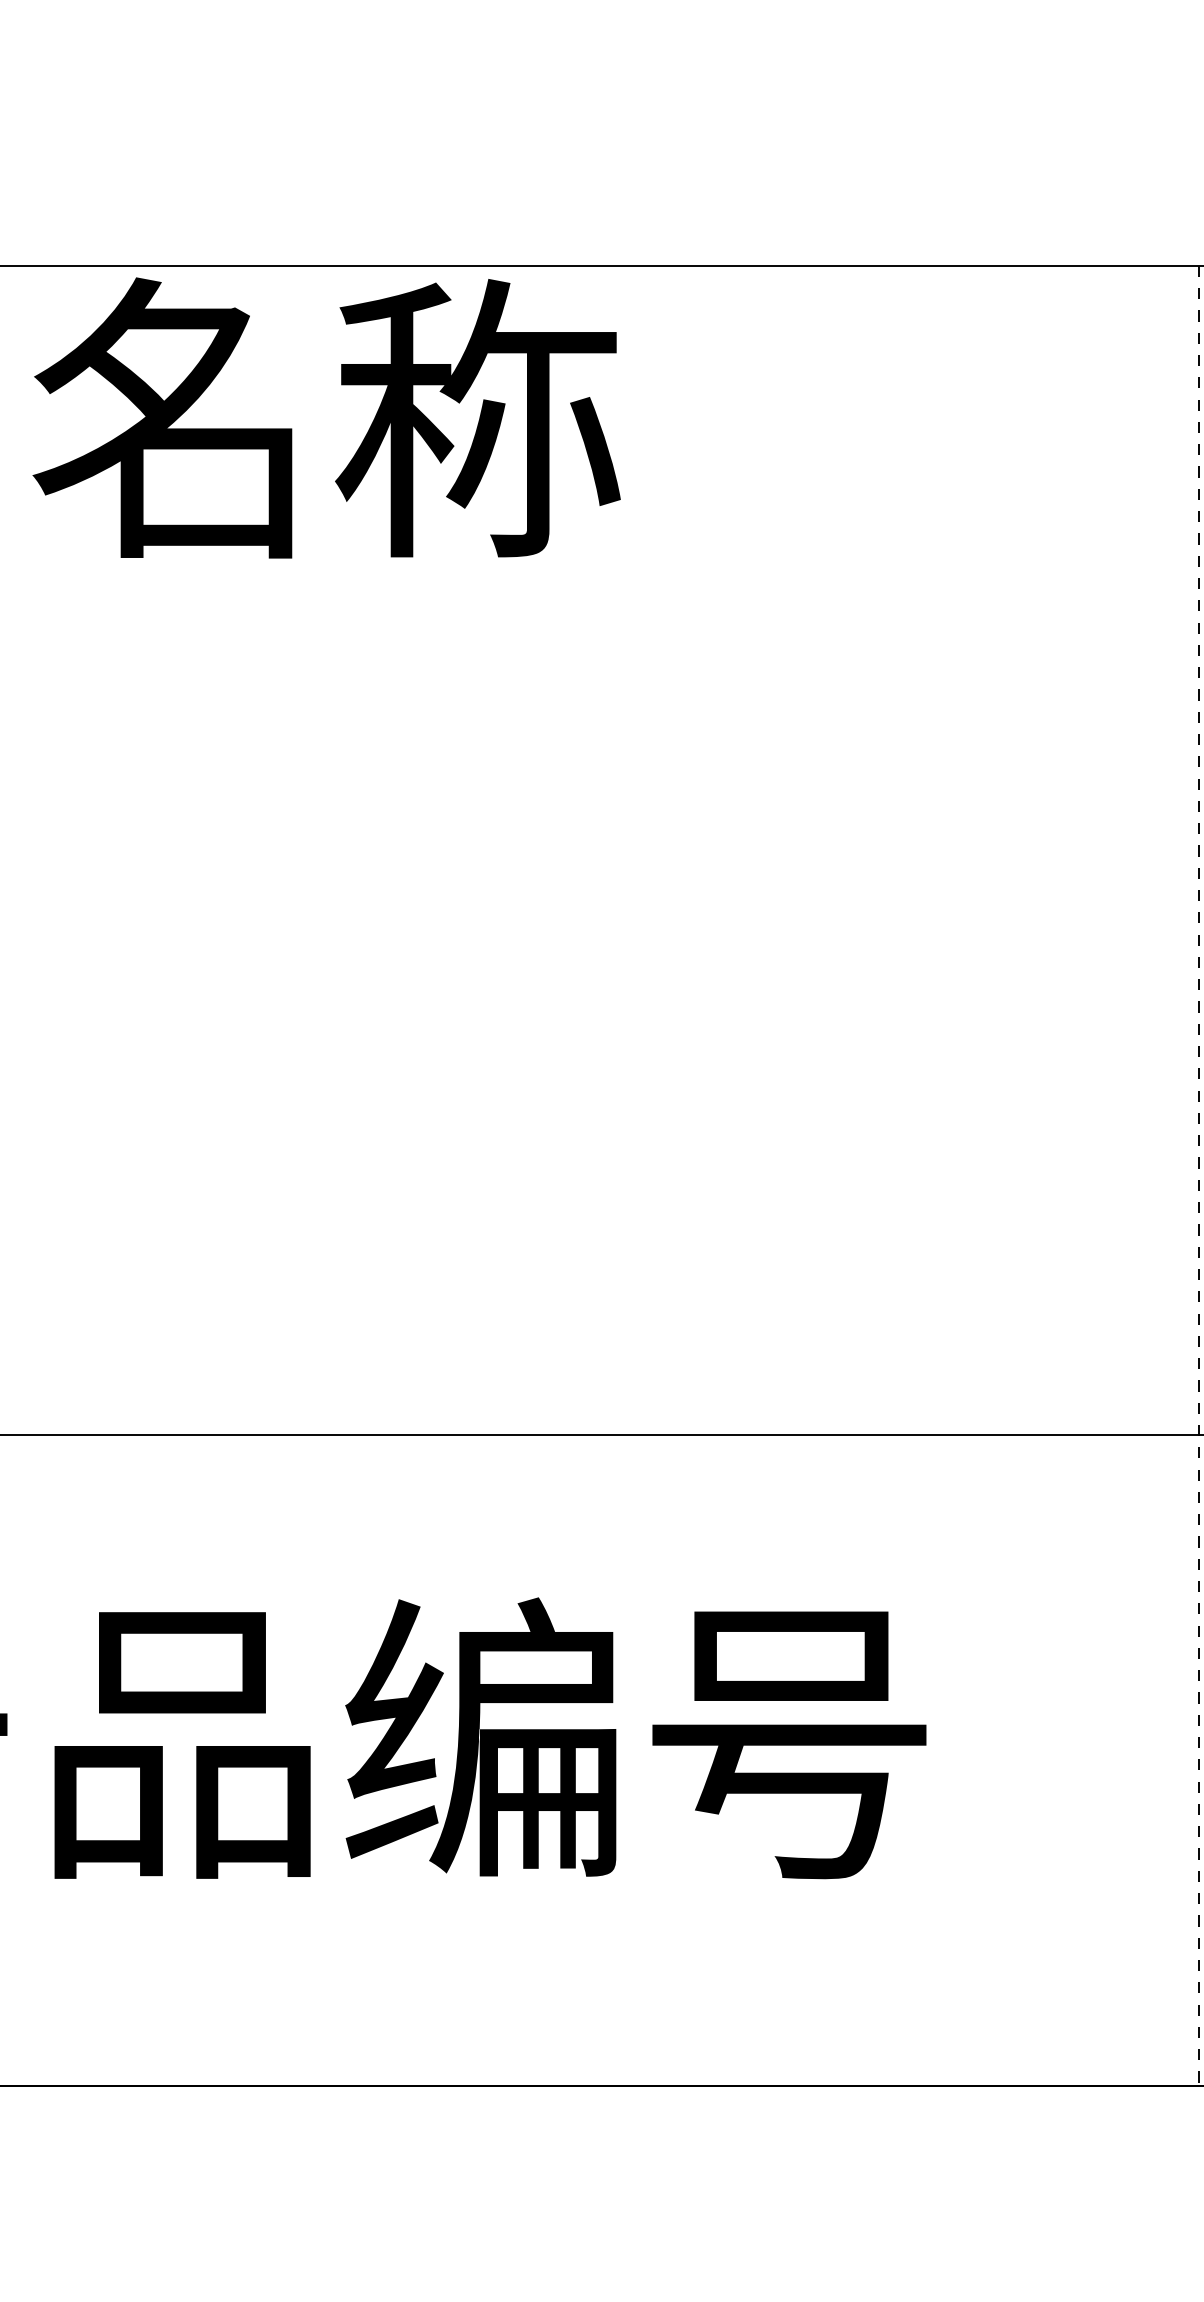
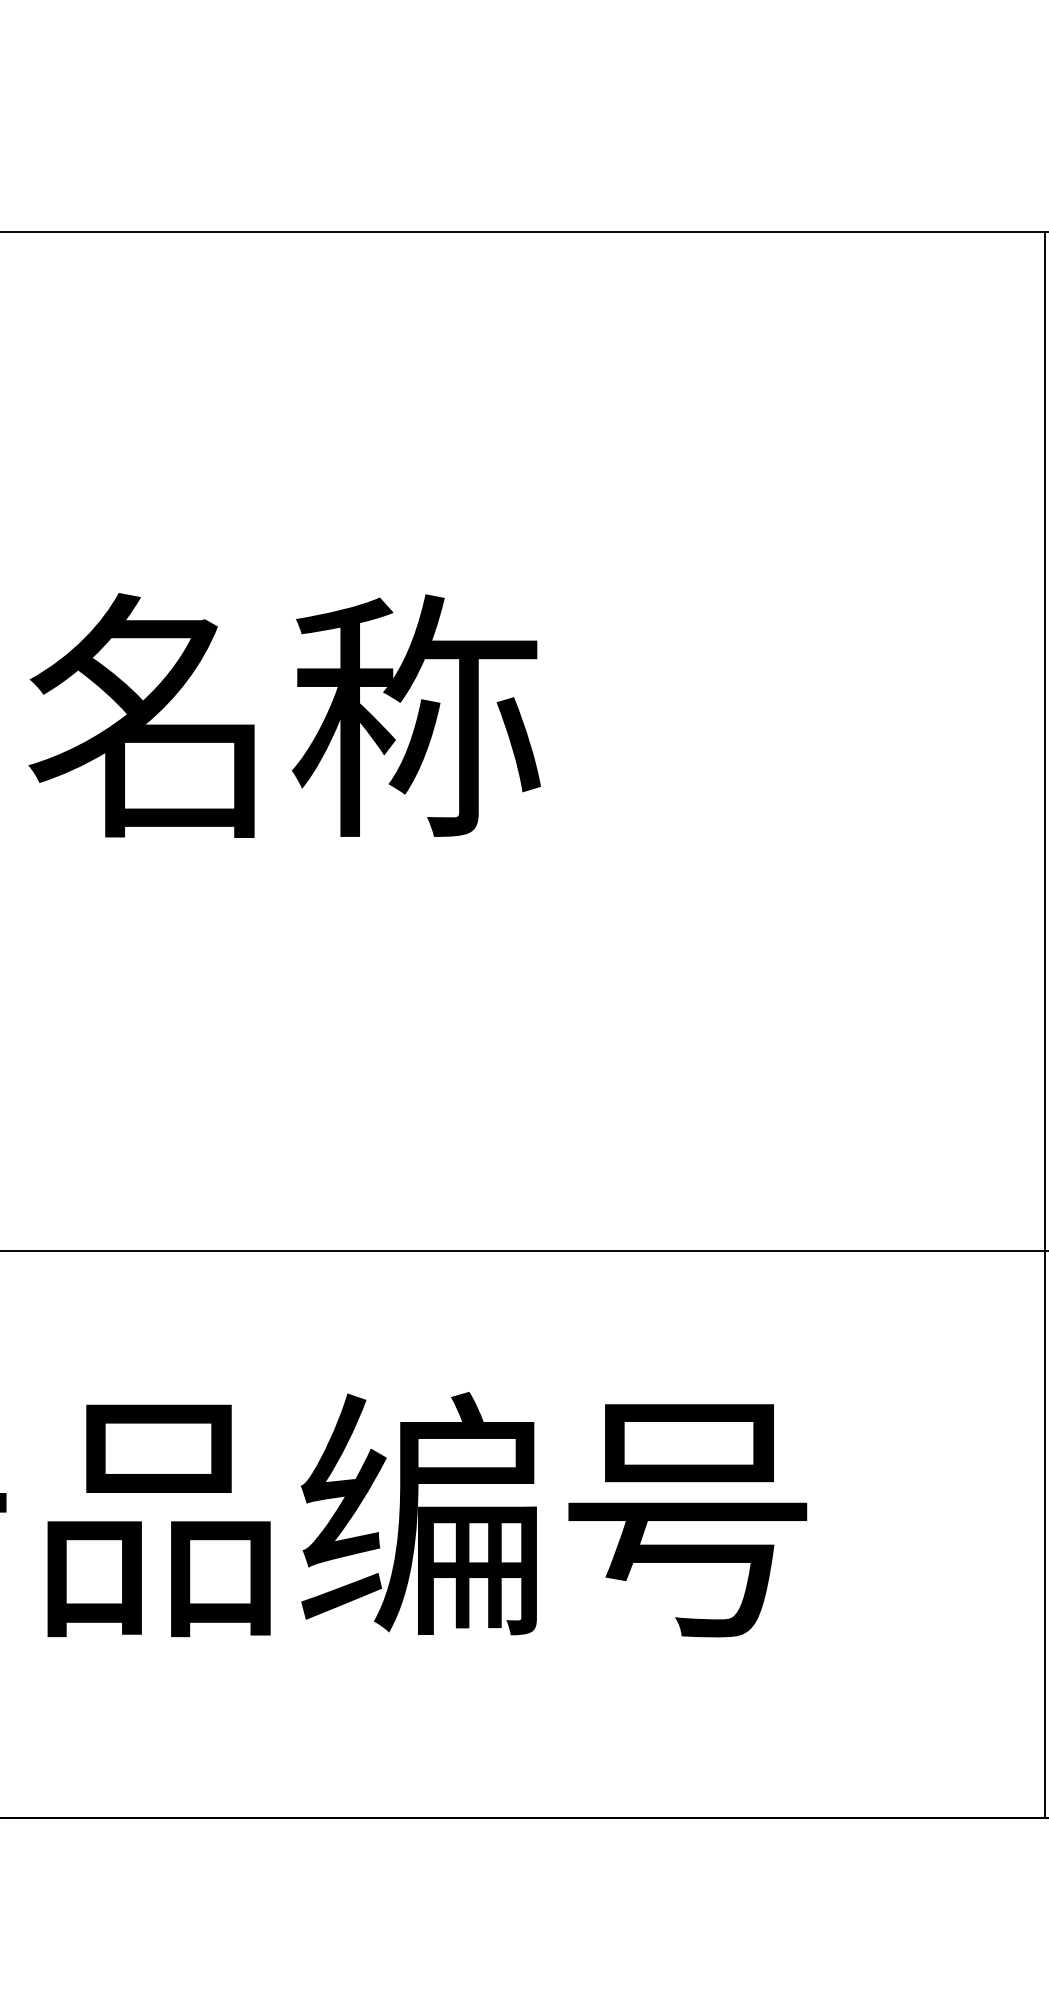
text: (326, 417) -> (284, 715), moved
line: (1198, 1176) -> (1044, 1025), dashed -> solid

